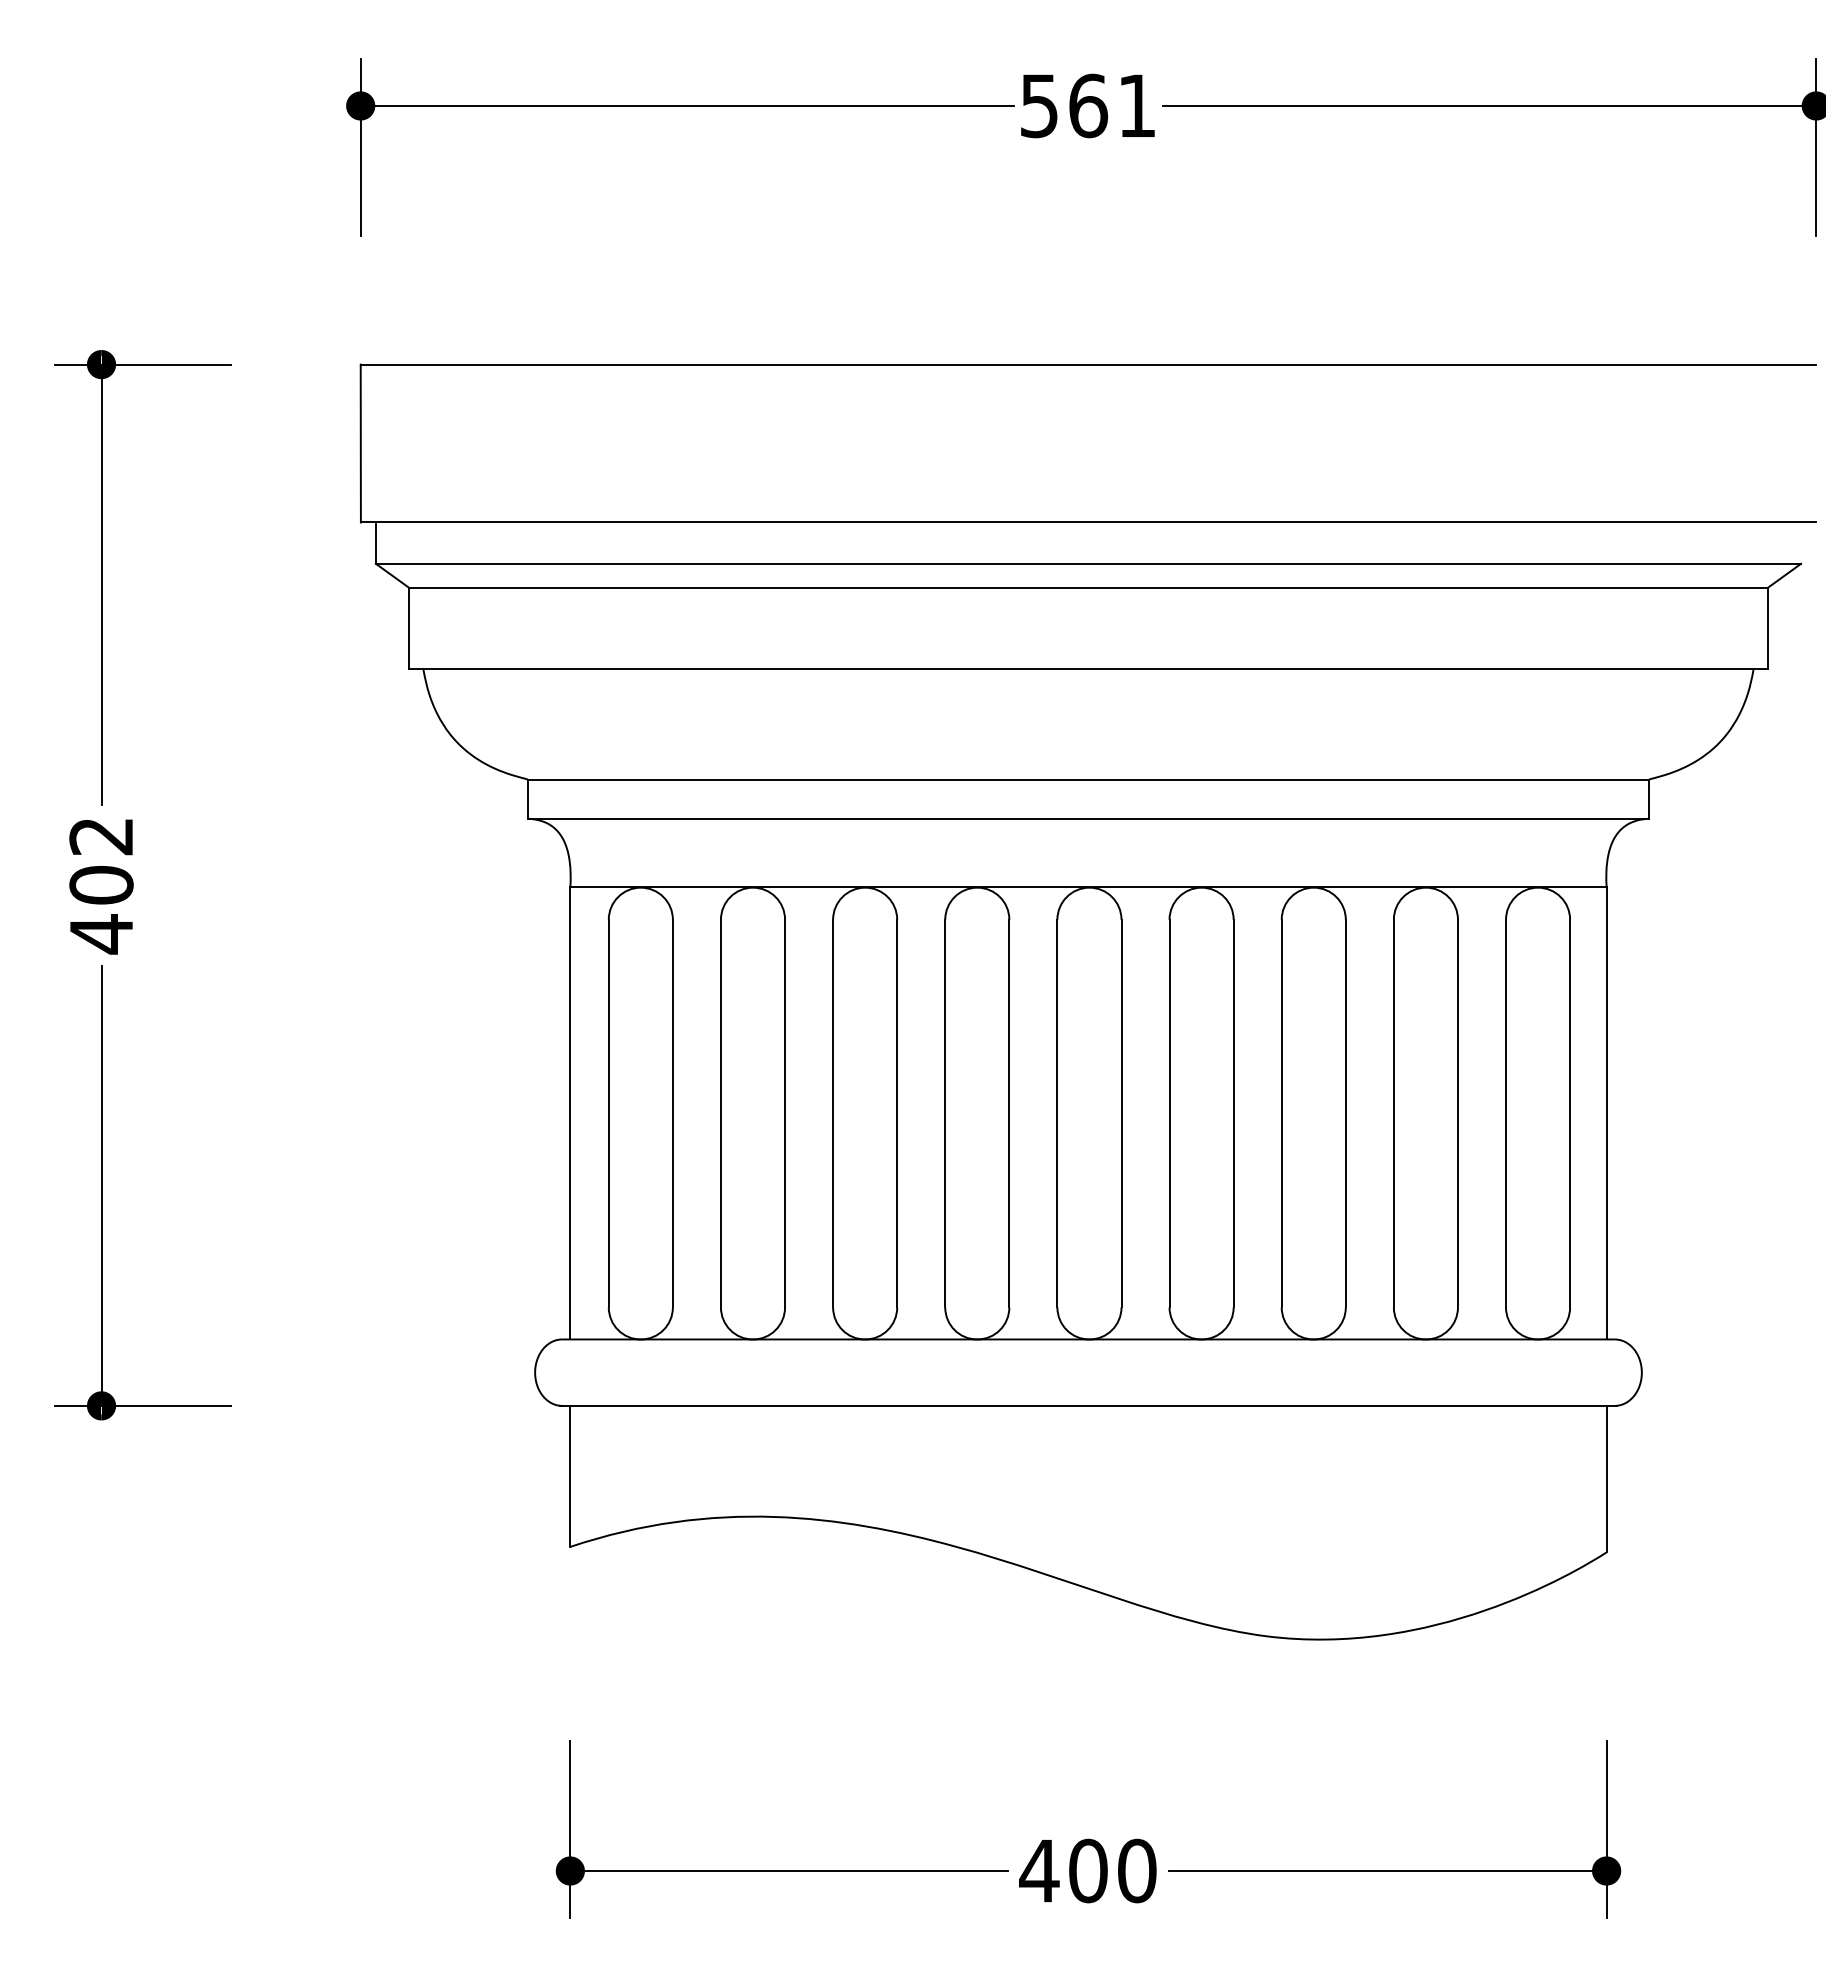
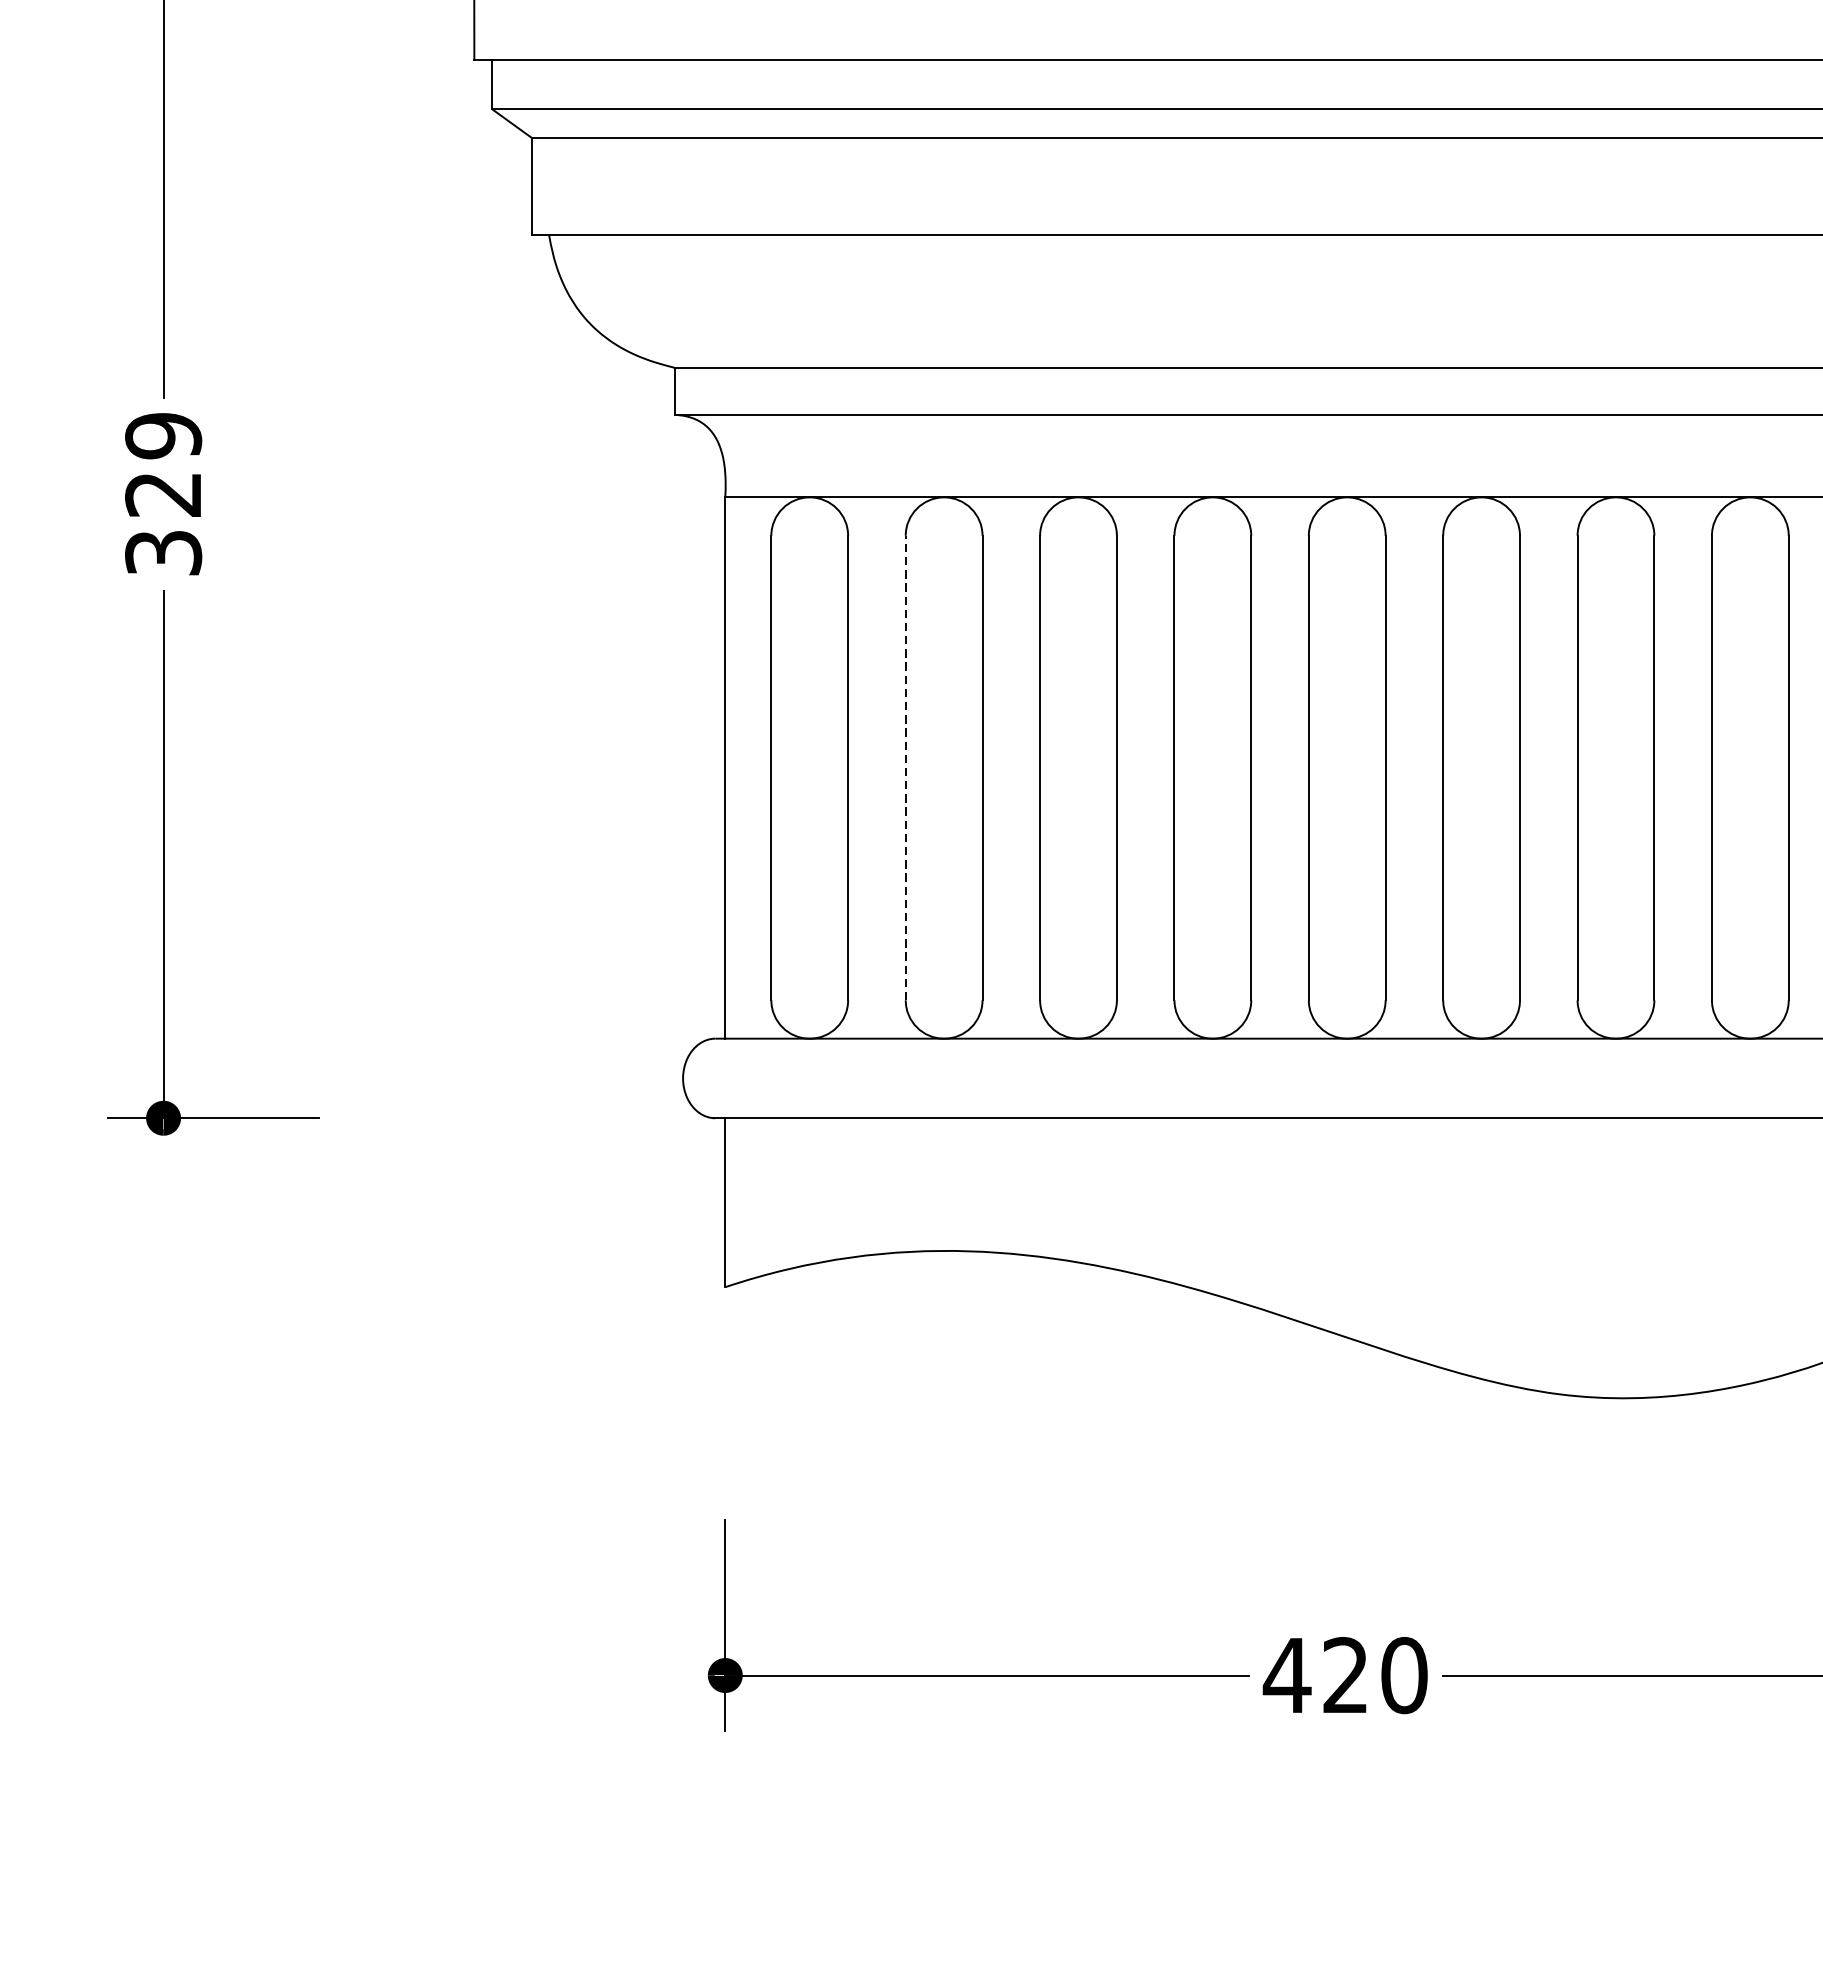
text: (101, 885) -> (163, 494), 402 -> 329
line: (720, 1113) -> (905, 767), solid -> dashed
text: (1088, 1870) -> (1346, 1674), 400 -> 420

